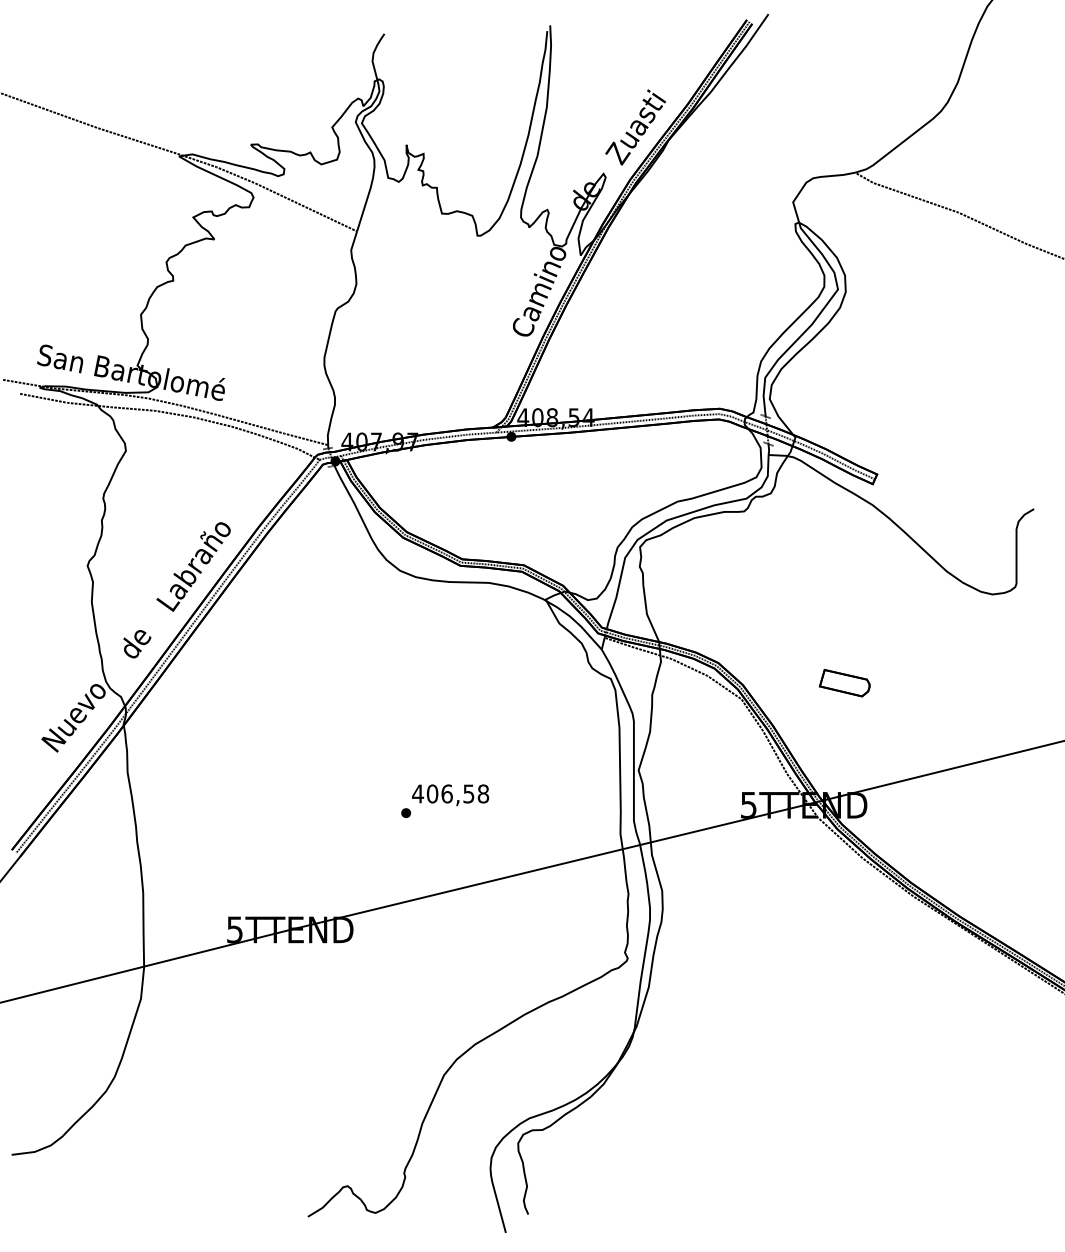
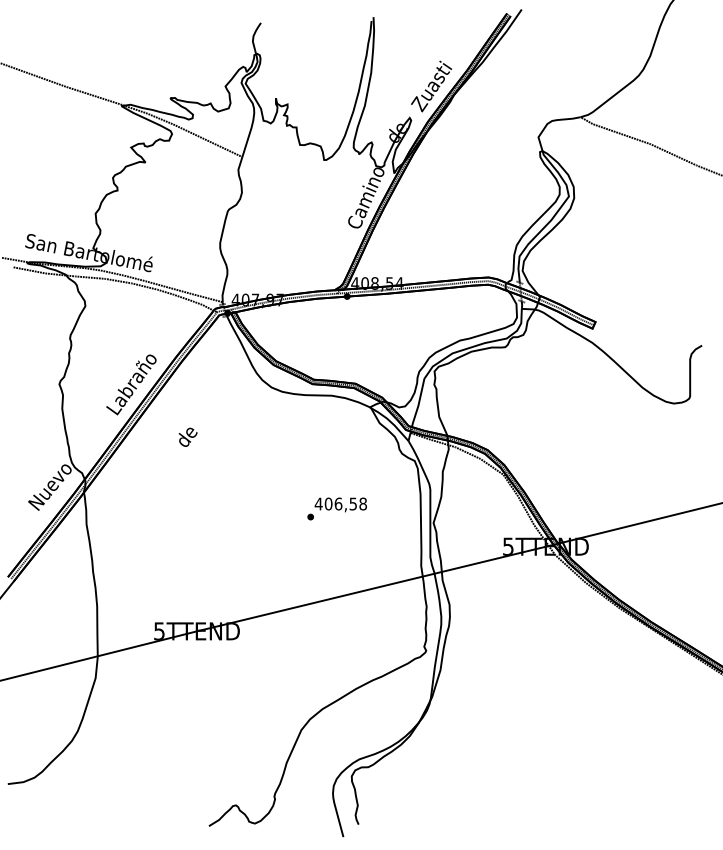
text: (136, 642) -> (187, 436), moved
part: (844, 682) -> (573, 463), removed
text: (444, 800) -> (336, 508), moved

